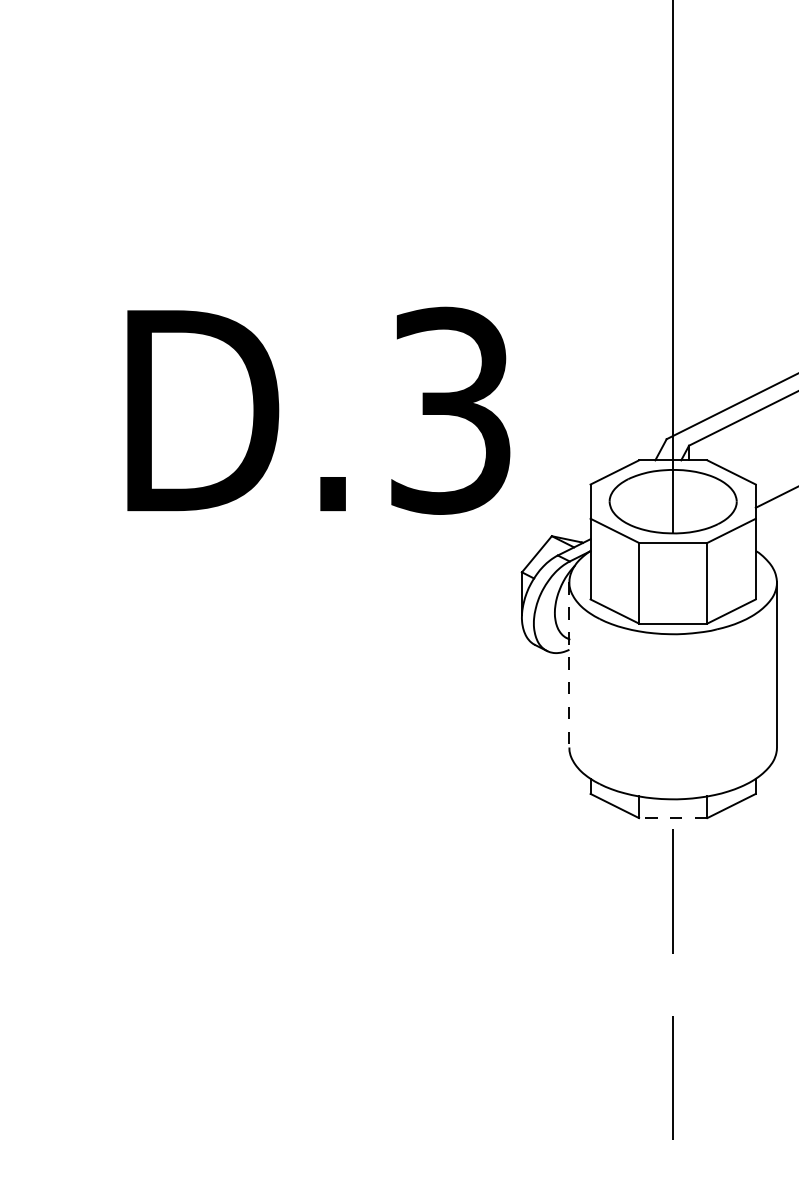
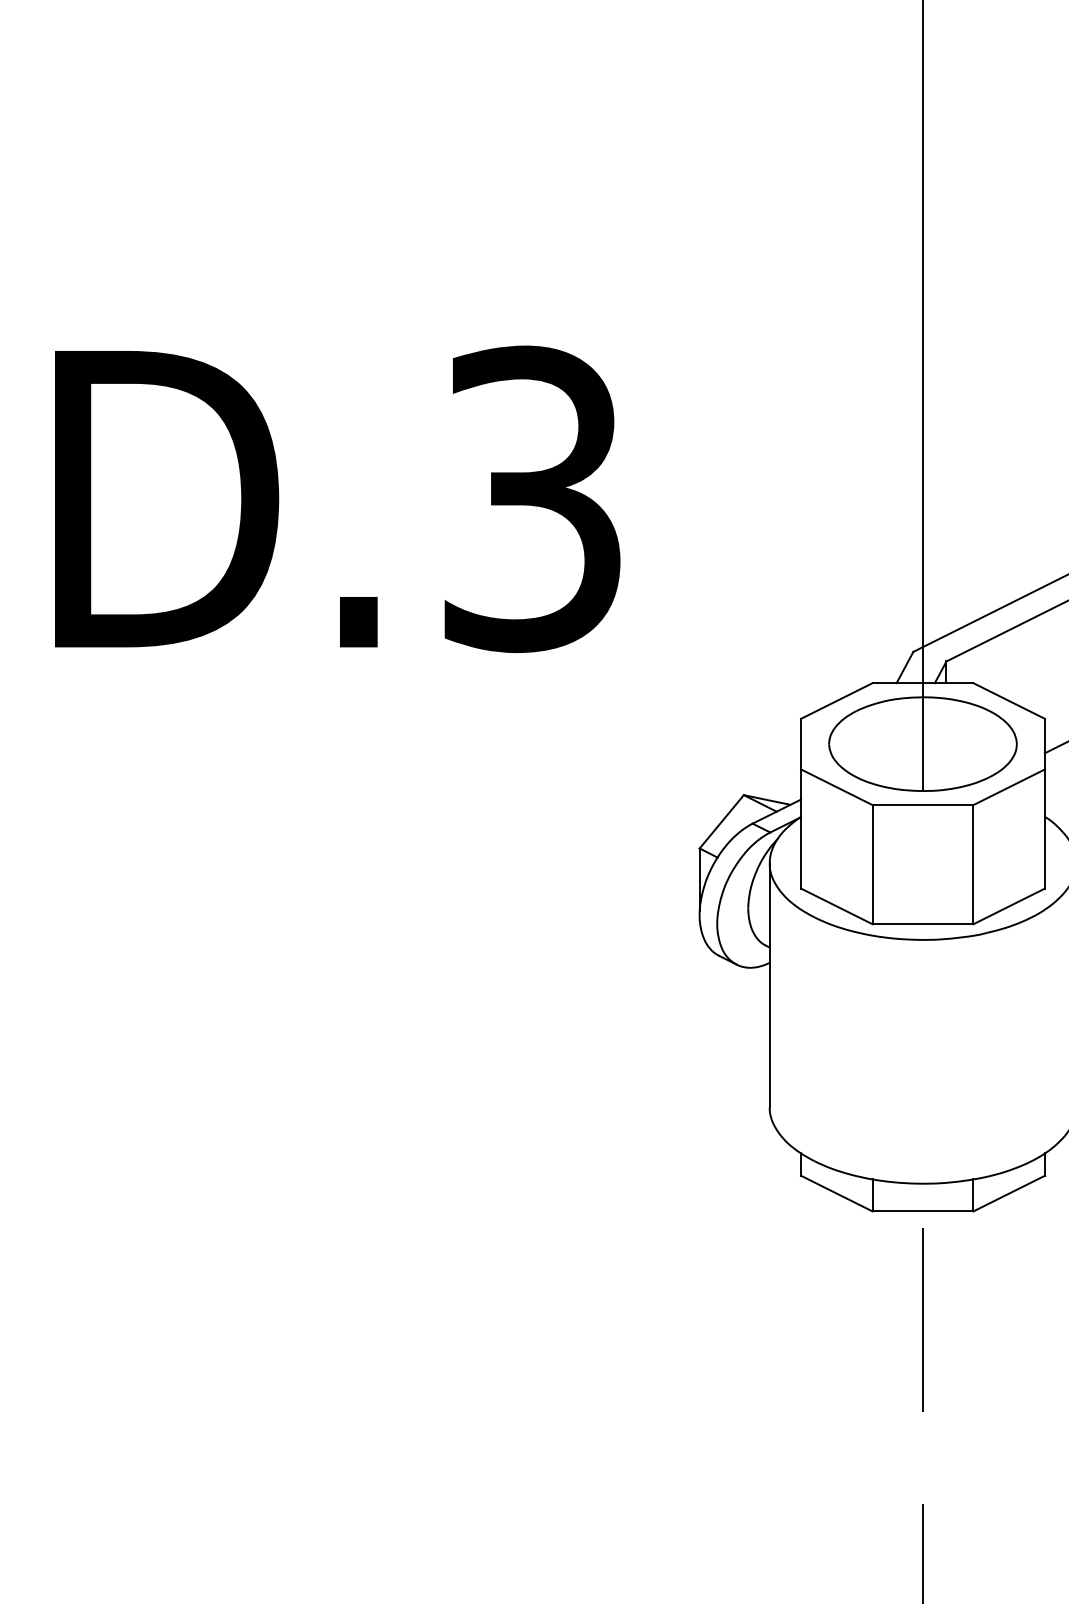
text: (318, 410) -> (337, 498), moved
line: (569, 664) -> (769, 984), dashed -> solid
line: (672, 818) -> (921, 1212), dashed -> solid

